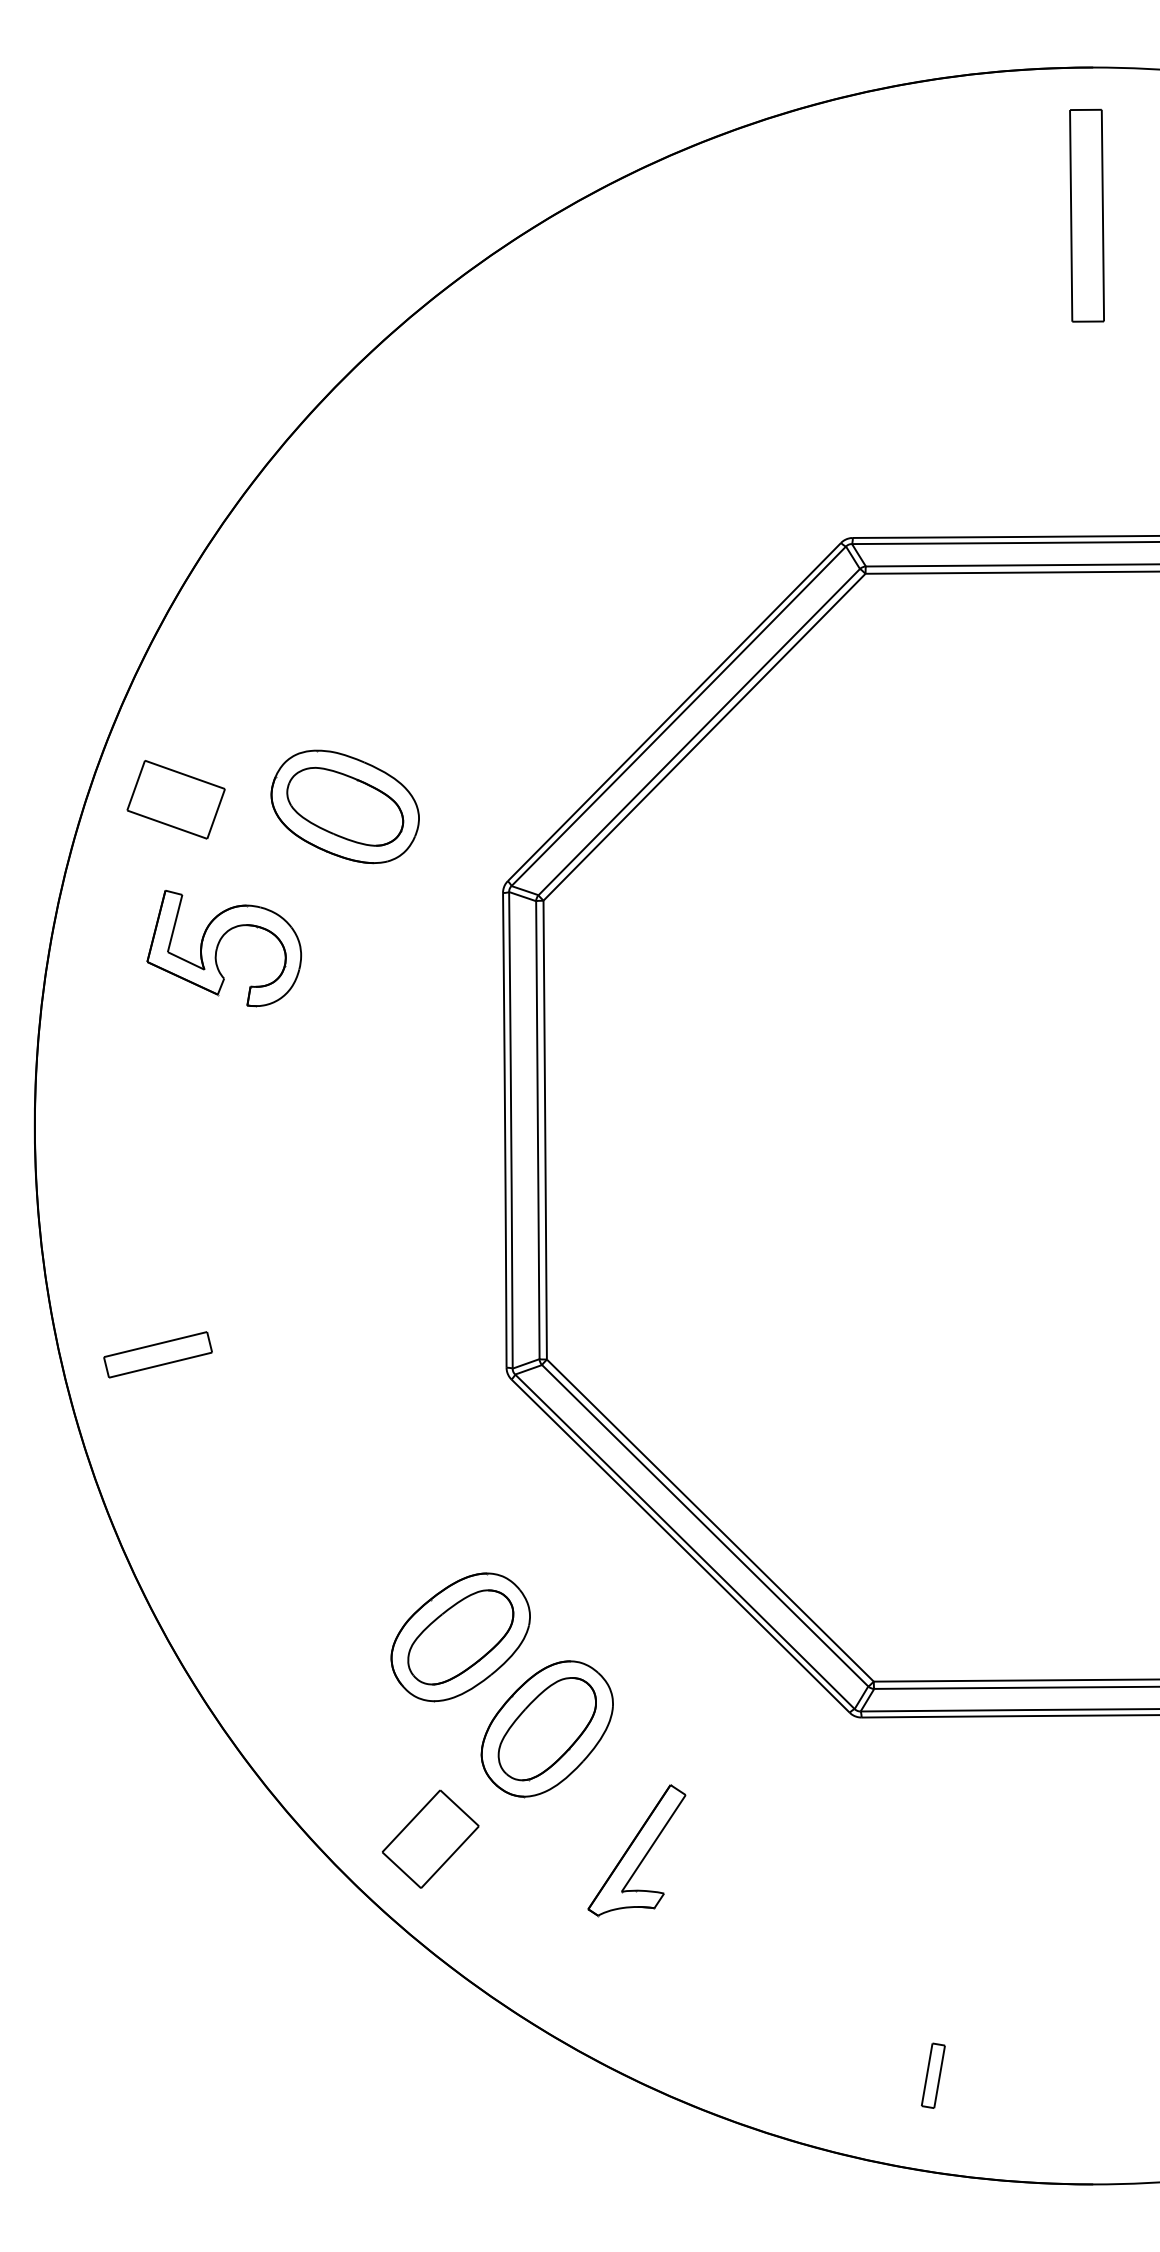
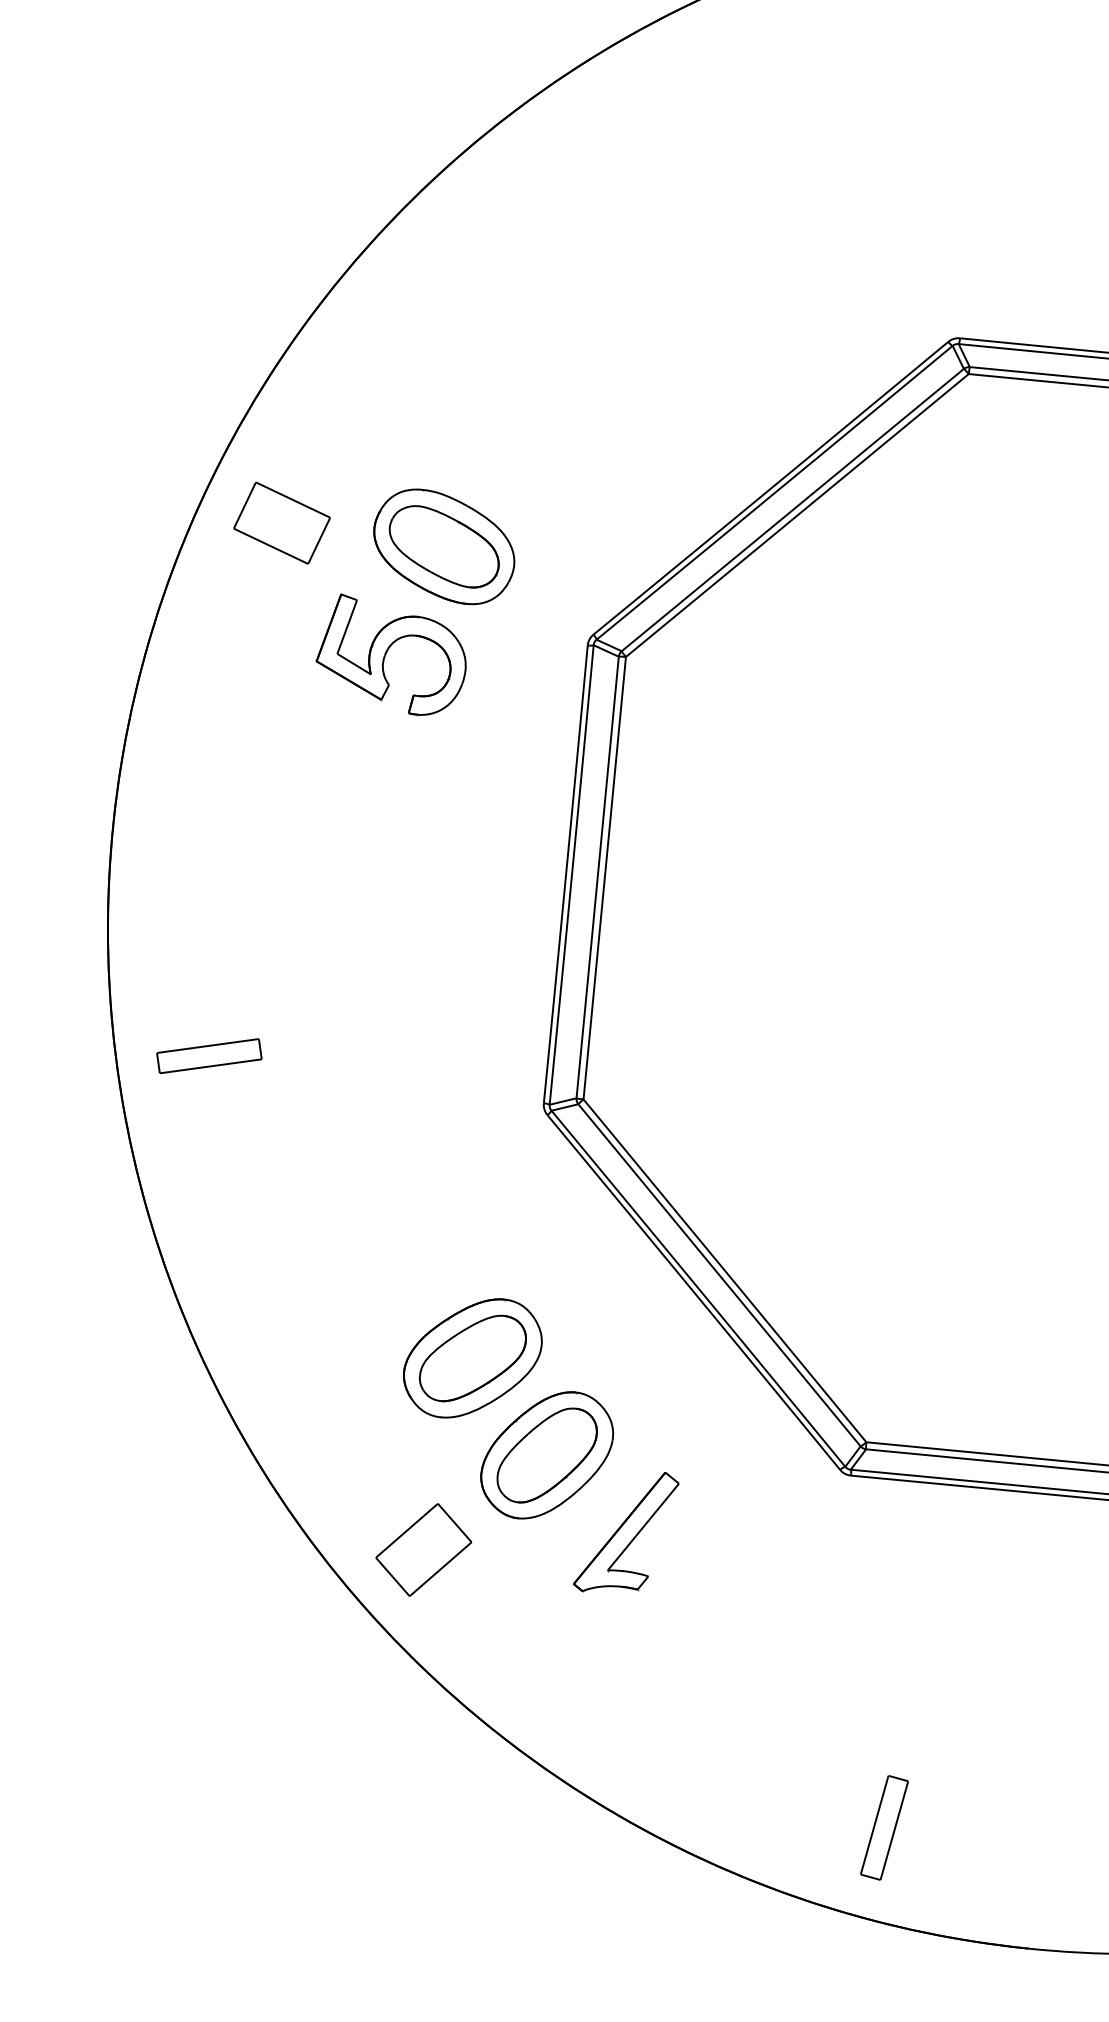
part: (218, 947) -> (386, 654), moved
part: (636, 1850) -> (626, 1532), moved
part: (933, 2075) -> (884, 1827), size x1.67

